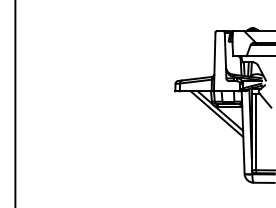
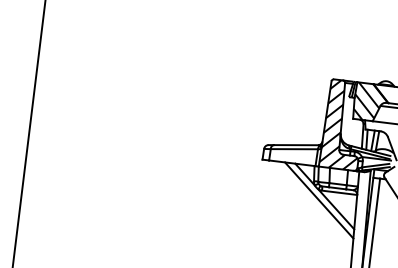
hatch: (243, 43) -> (370, 102), added
hatch: (226, 61) -> (342, 125), added

